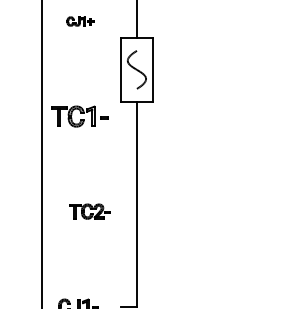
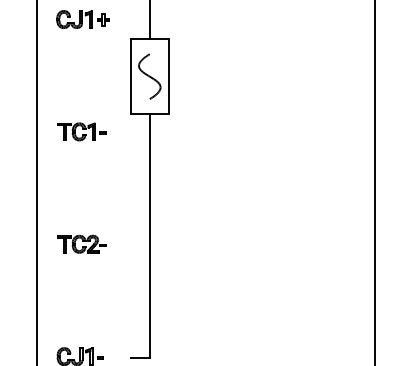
part: (80, 21) -> (82, 19), size x1.67
part: (79, 116) -> (81, 131), size x0.71
part: (89, 211) -> (81, 243), moved

